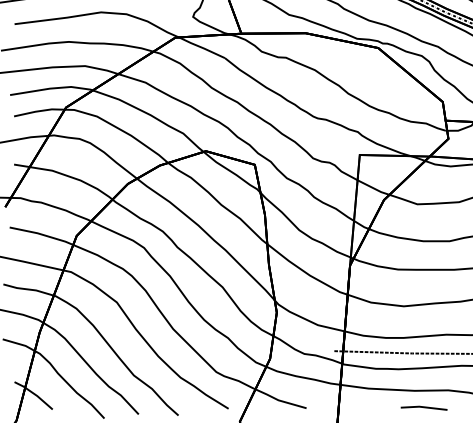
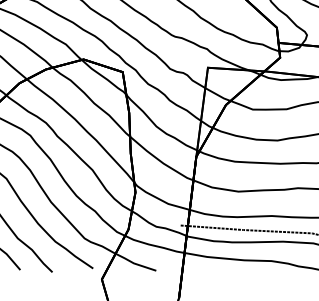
line: (423, 407) -> (250, 274), removed

